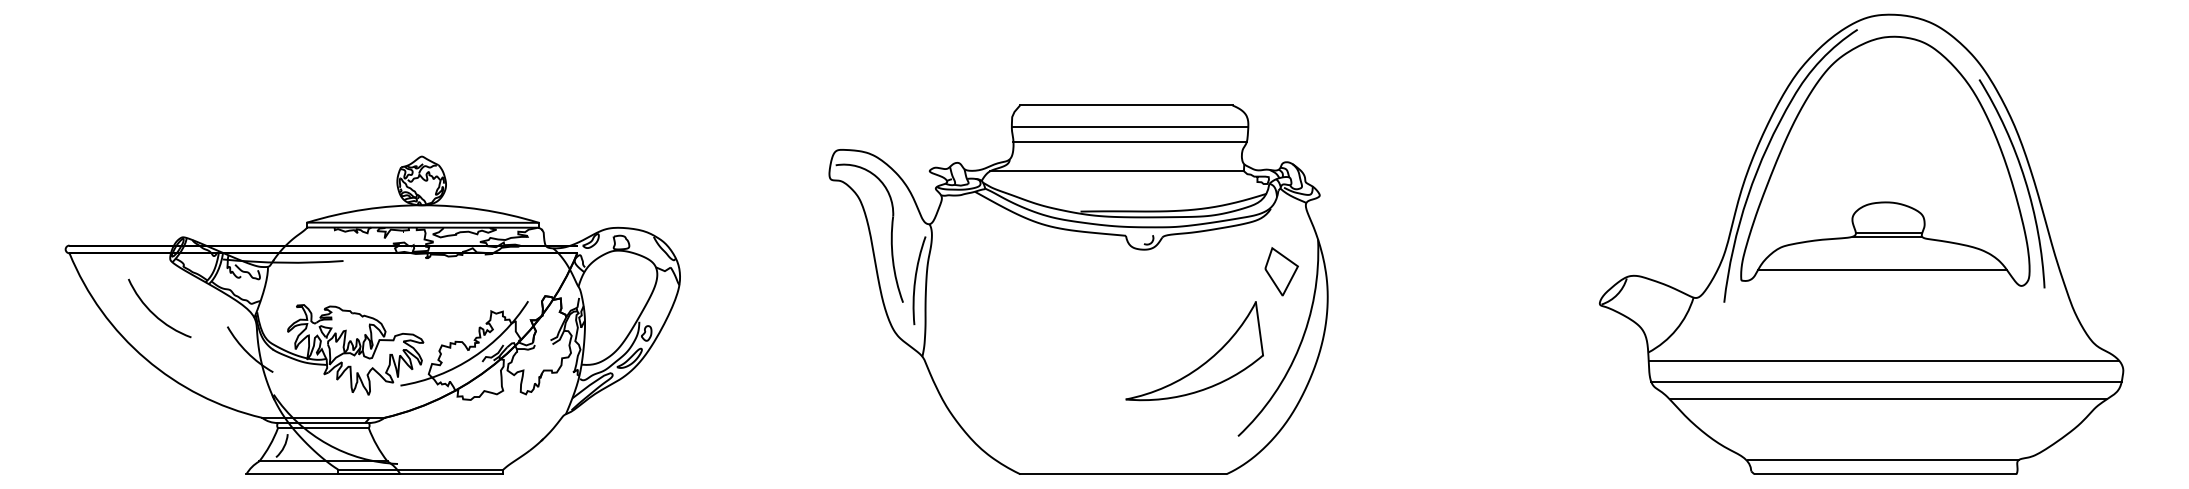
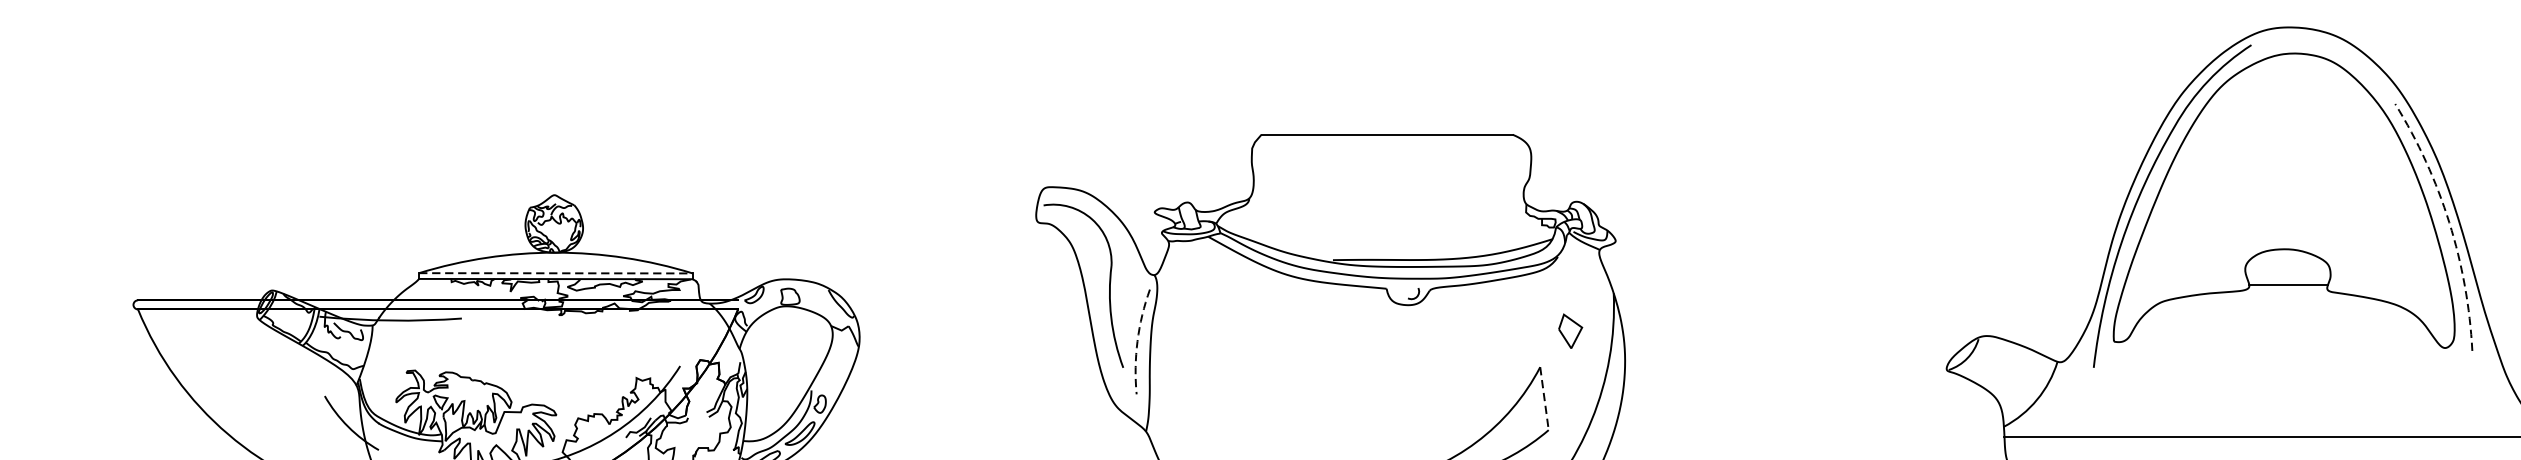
line: (1129, 126) -> (1390, 159), removed
line: (1129, 141) -> (1390, 177), removed
line: (1116, 171) -> (1375, 212), removed
arc: (2025, 179) -> (2449, 222), solid -> dashed
line: (423, 222) -> (556, 273), solid -> dashed
line: (1887, 236) -> (2286, 289), removed
line: (1882, 269) -> (2280, 328), removed
part: (1281, 271) -> (1570, 330), size x0.6
arc: (915, 280) -> (1137, 341), solid -> dashed
arc: (154, 313) -> (238, 380), removed
line: (1259, 328) -> (1544, 398), solid -> dashed

